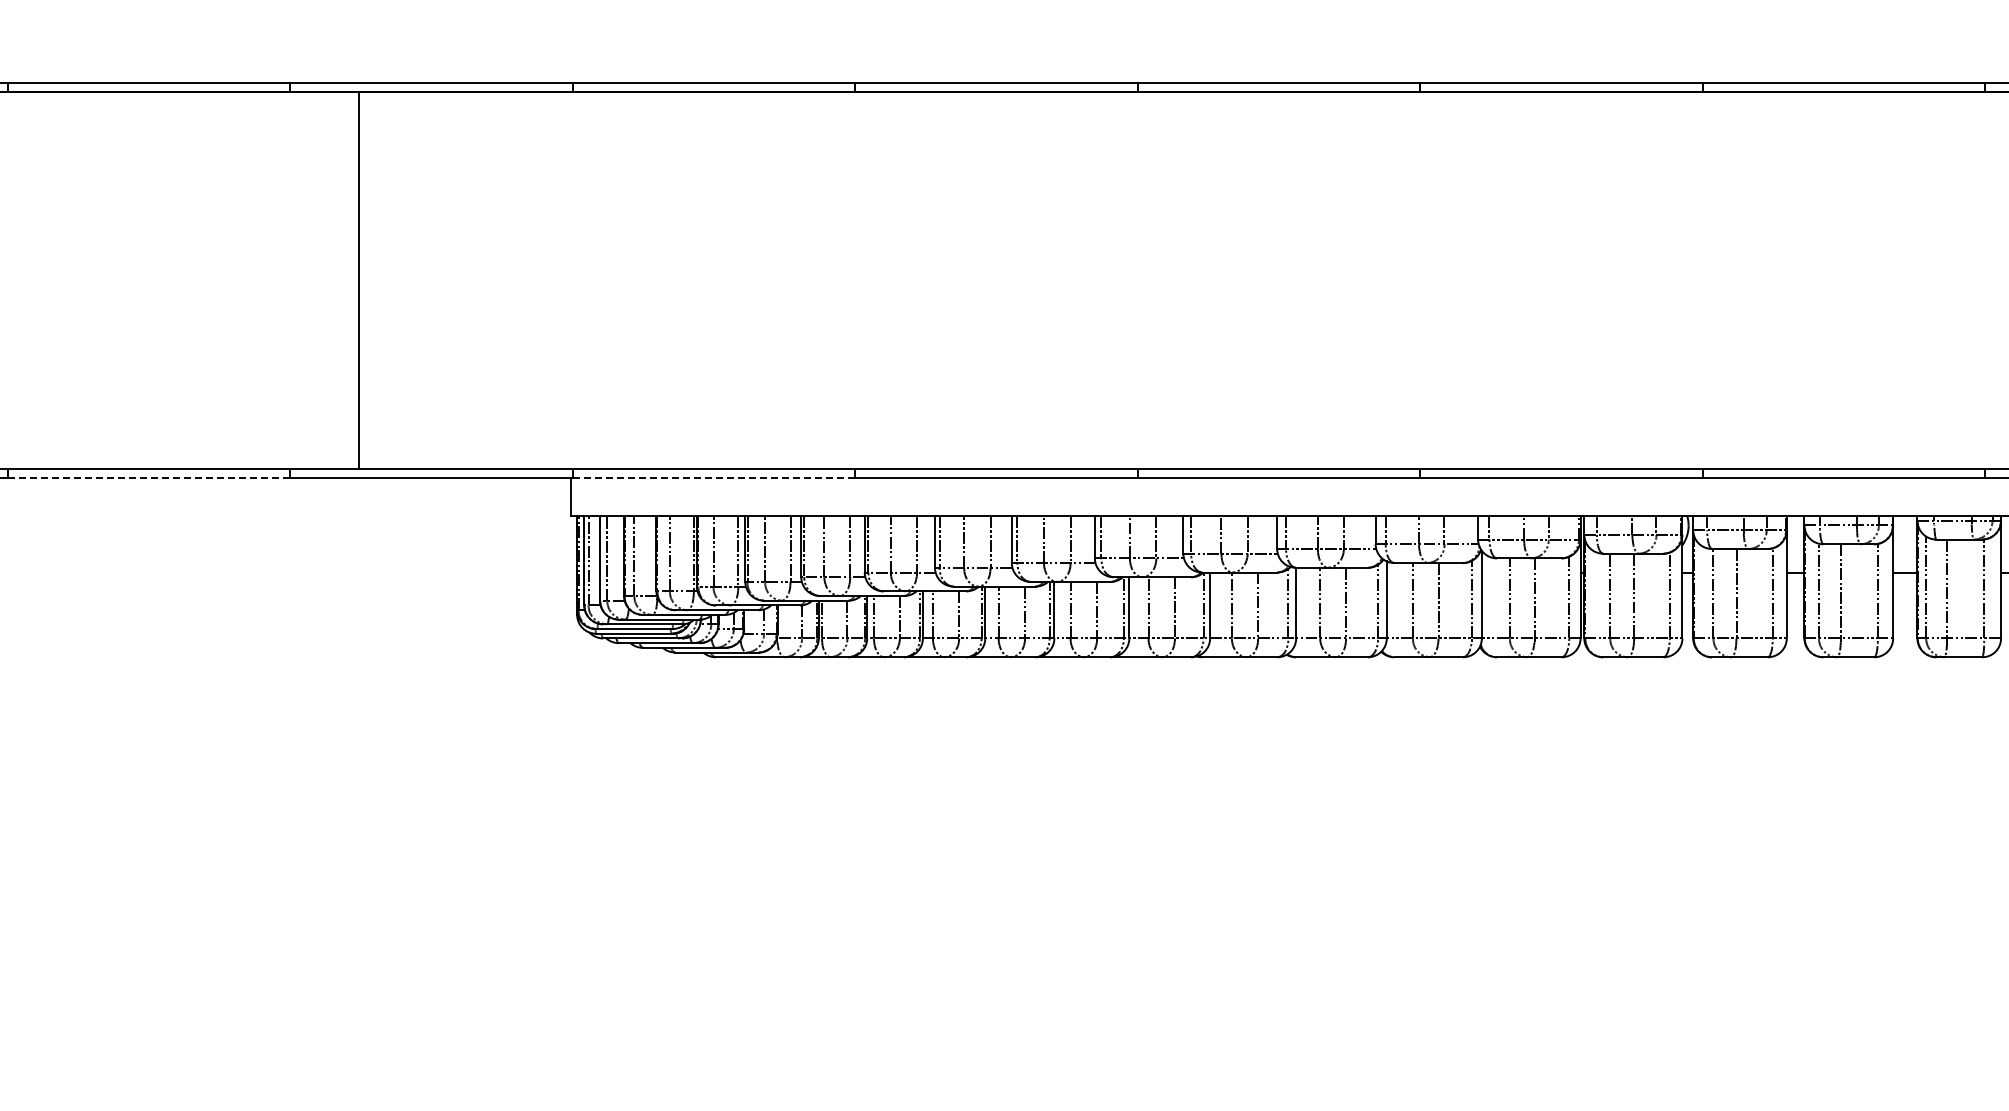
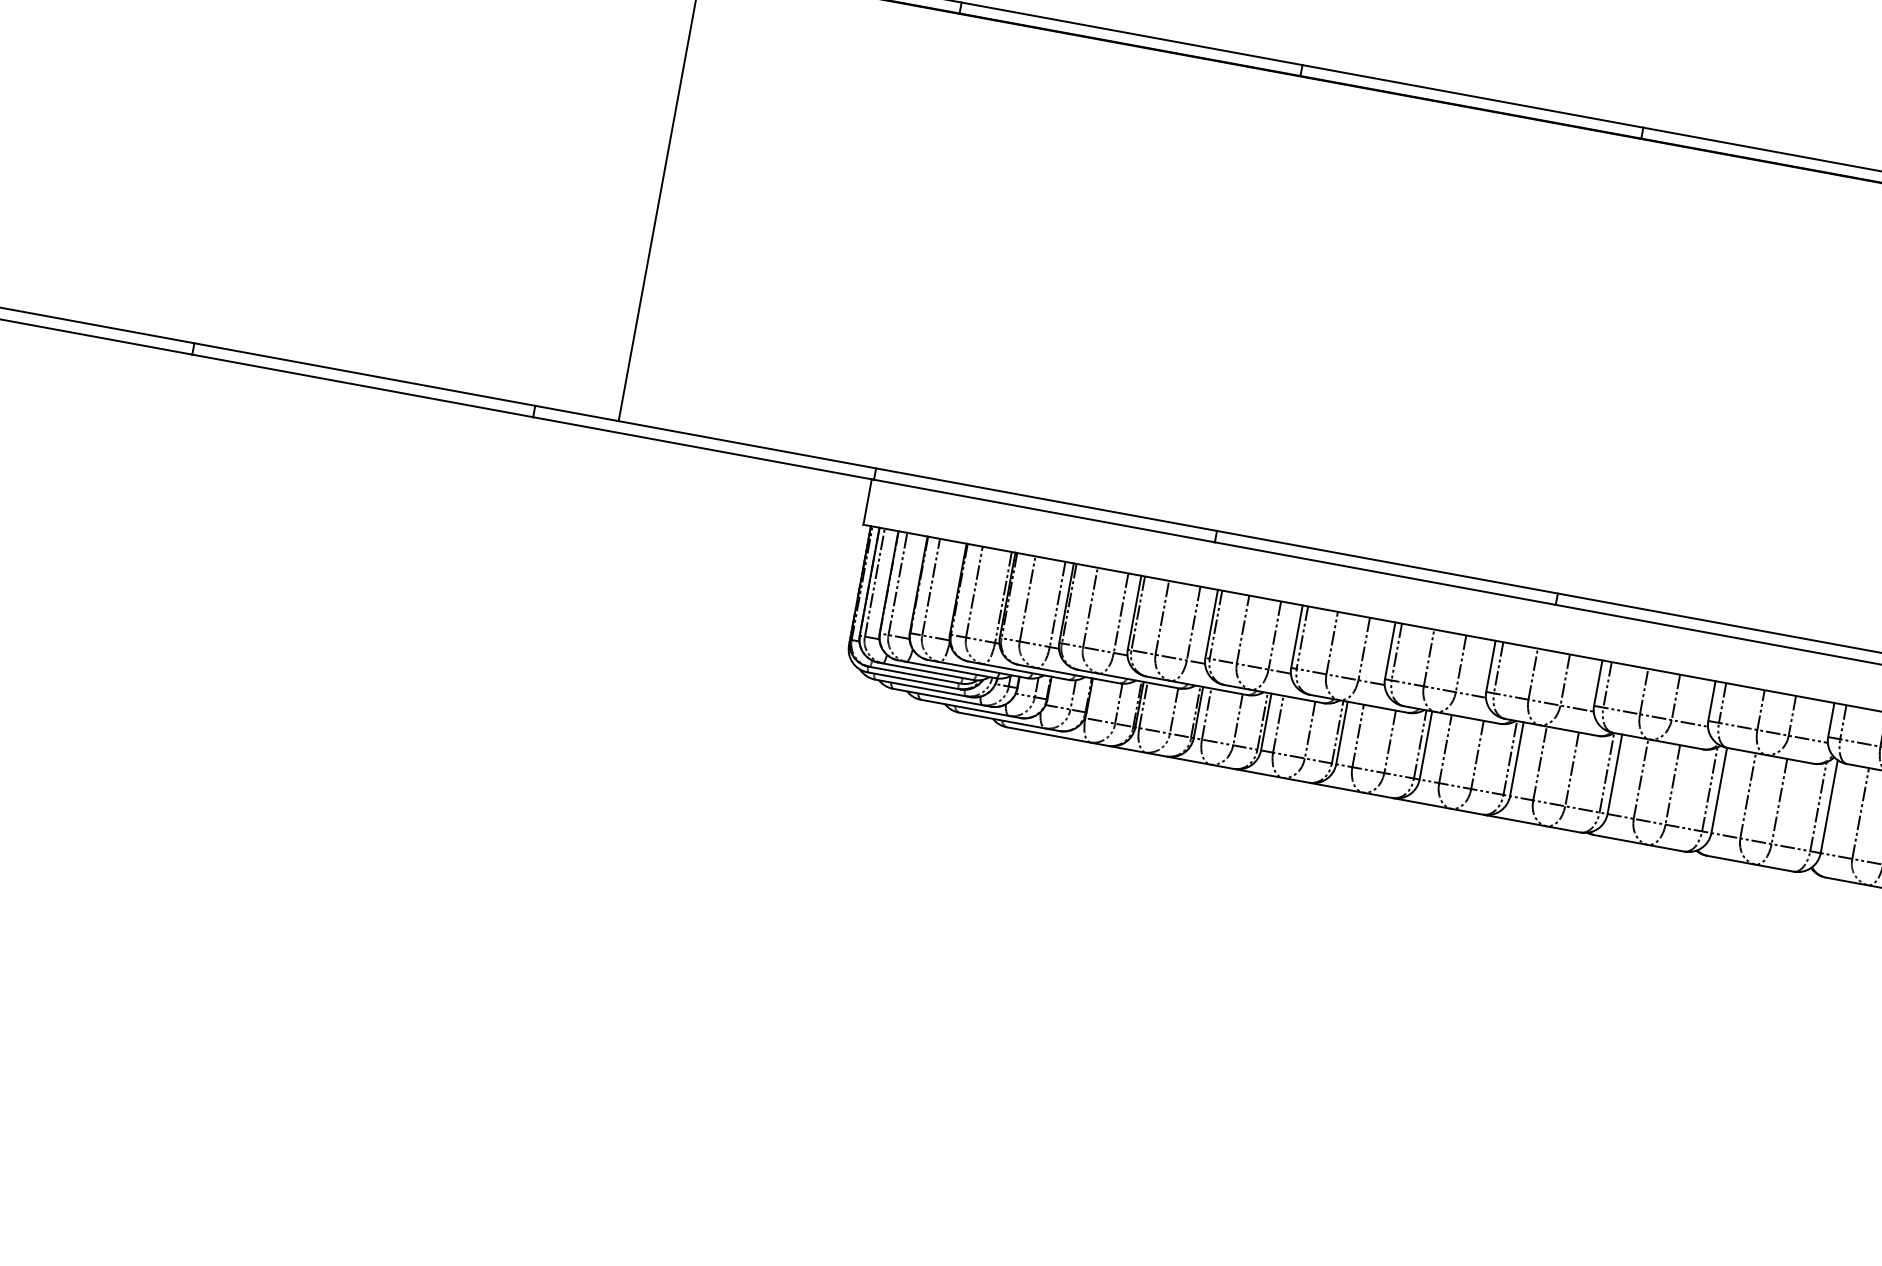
line: (149, 478) -> (363, 386), dashed -> solid
line: (714, 478) -> (1044, 511), dashed -> solid

